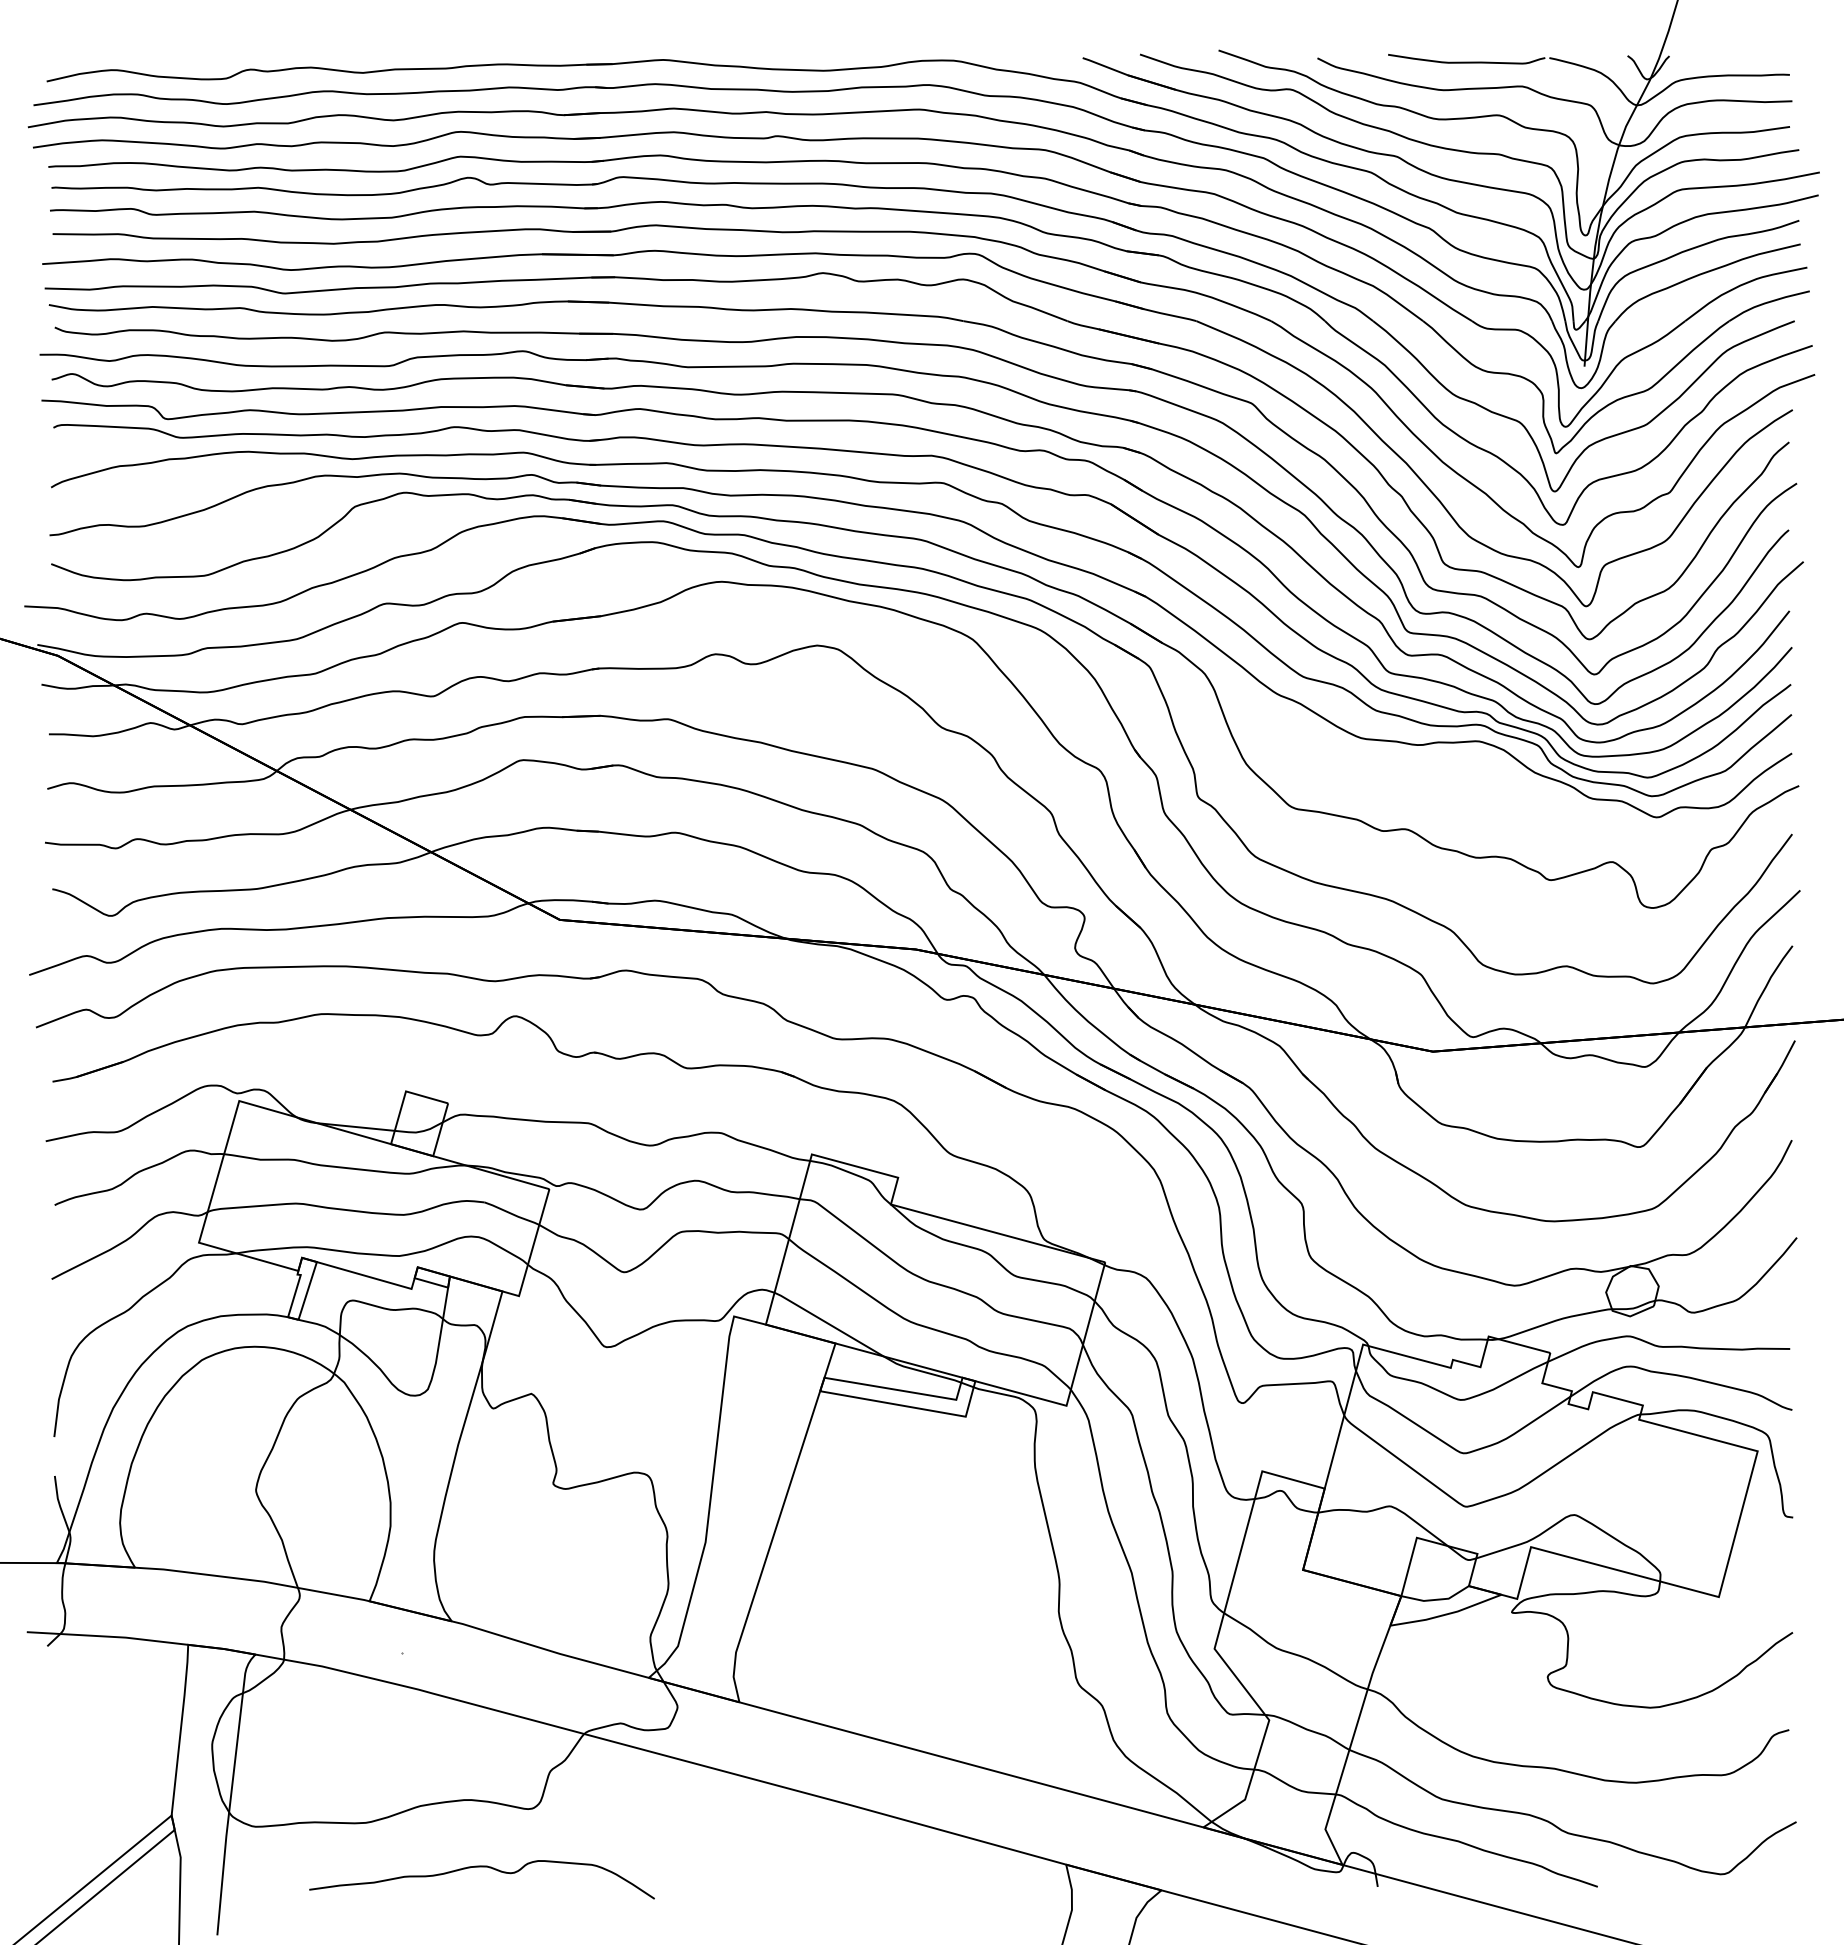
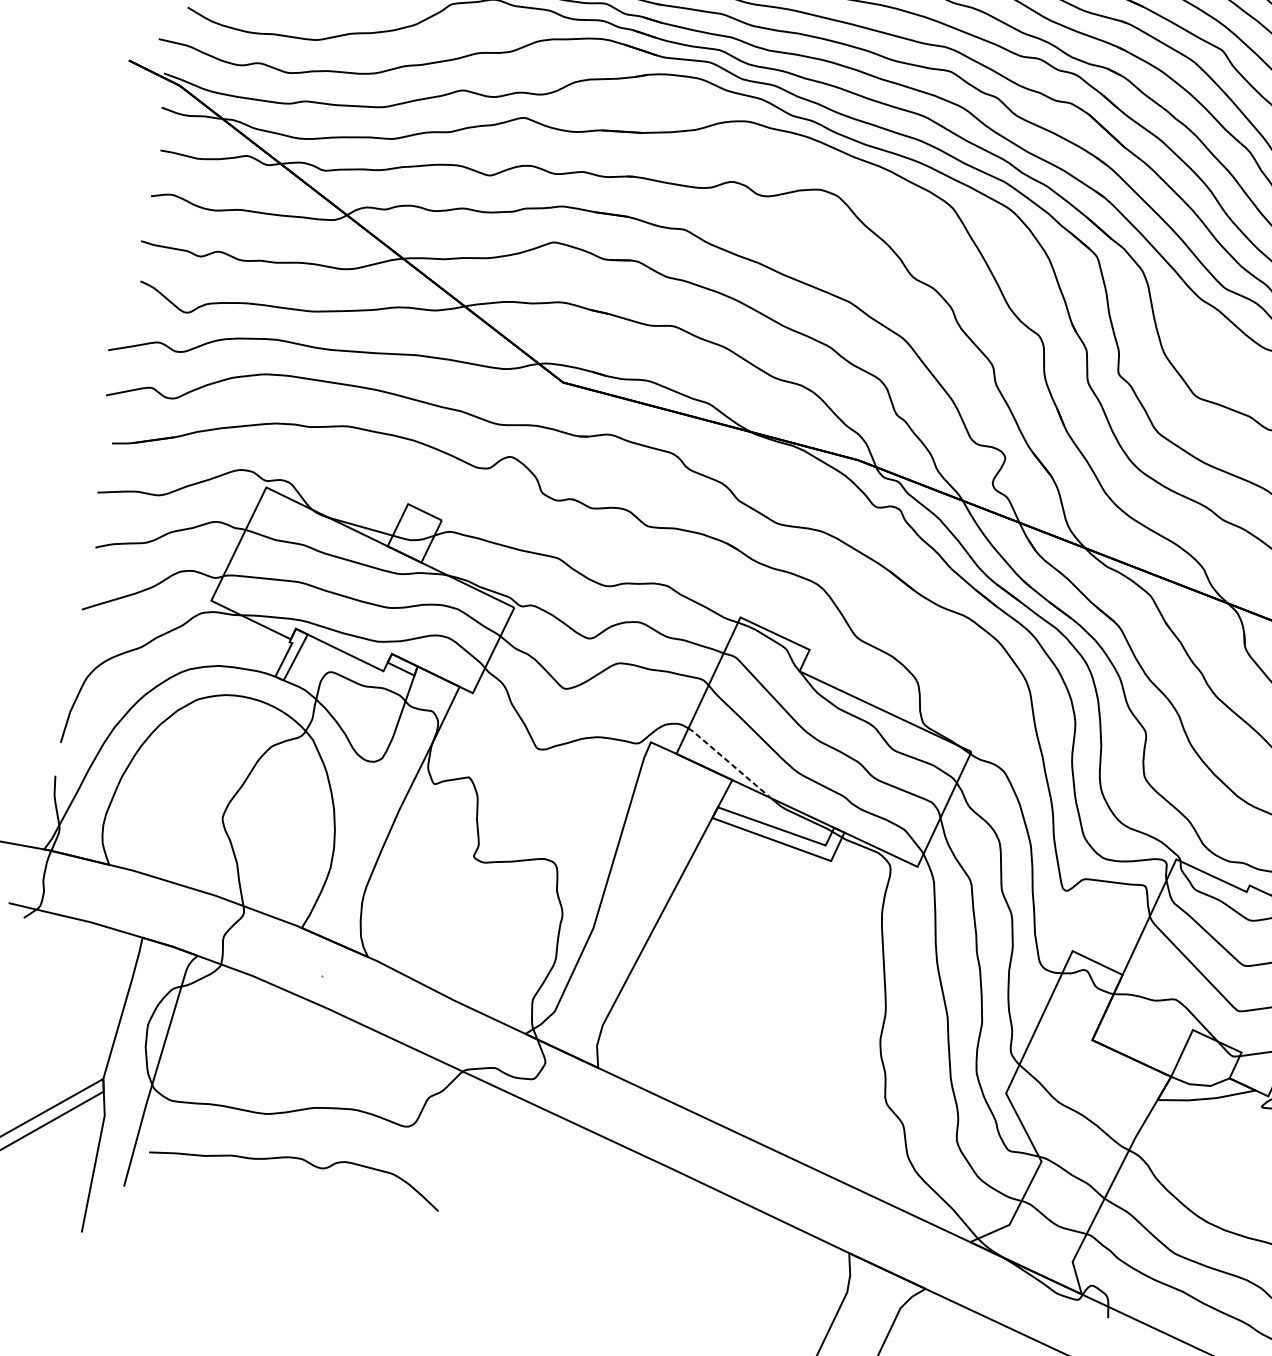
line: (828, 1324) -> (729, 763), solid -> dashed
curve: (481, 1867) -> (297, 1159), moved

